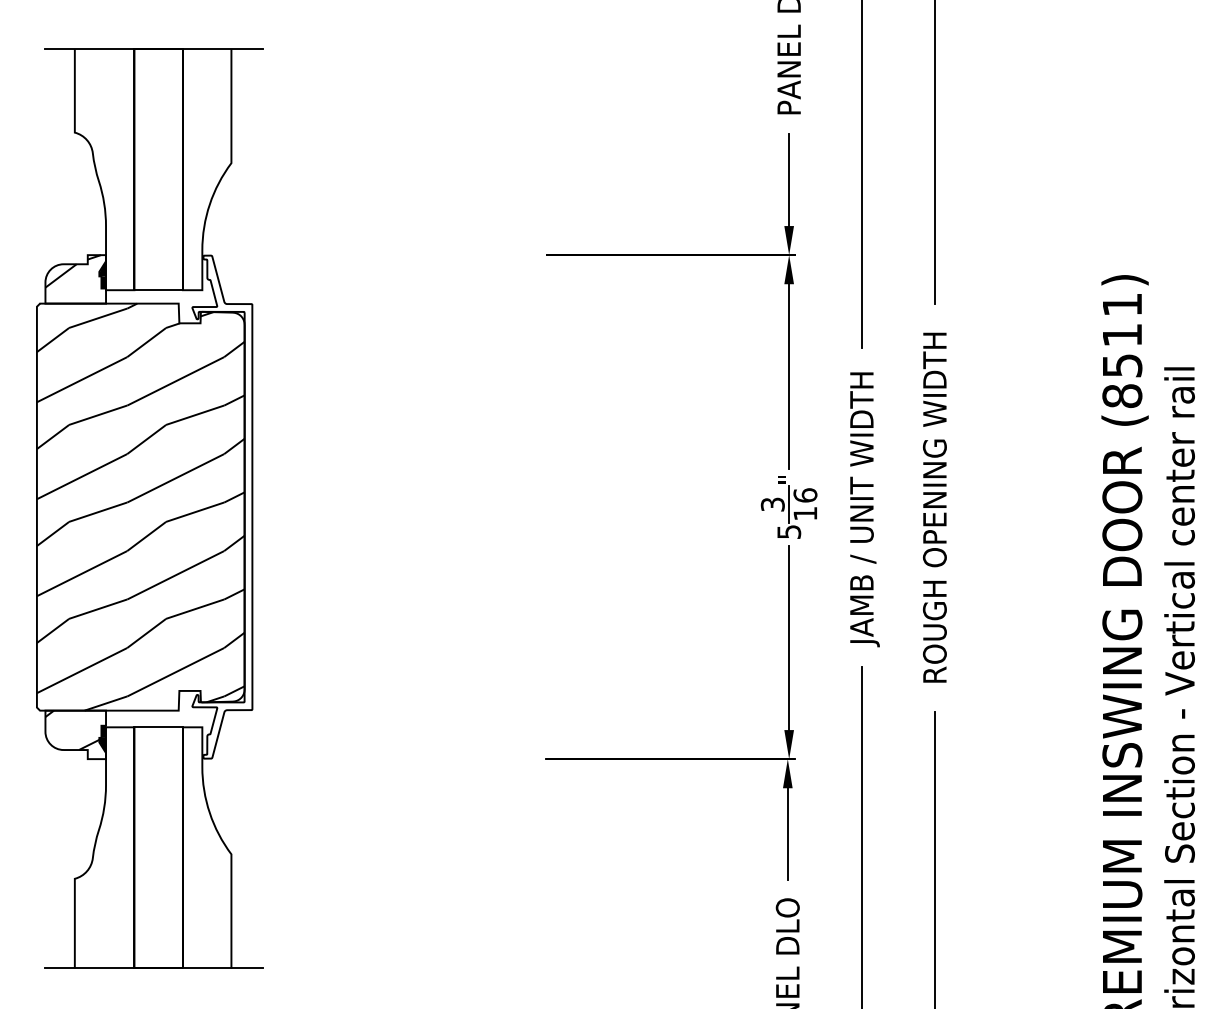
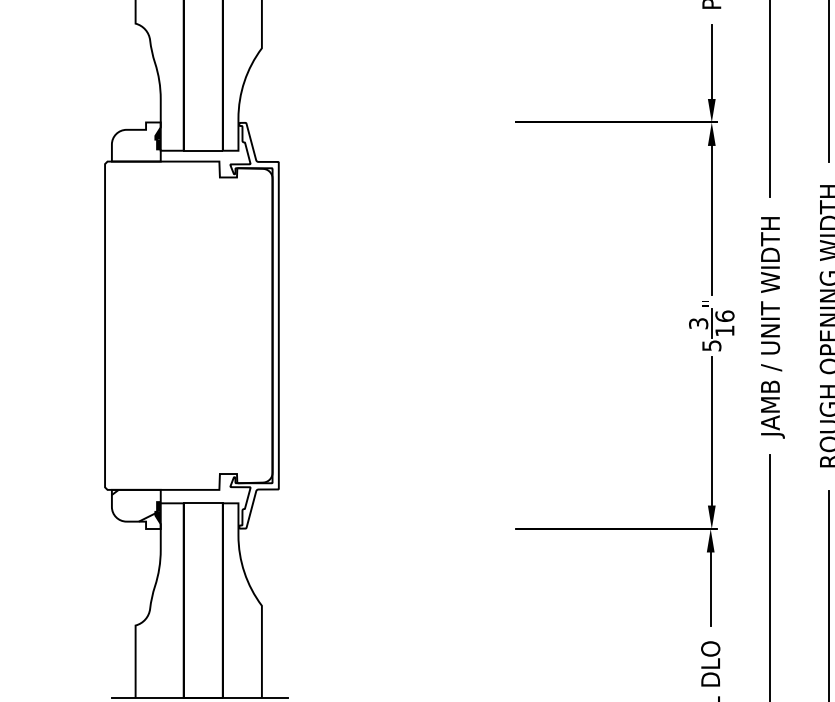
hatch: (73, 271) -> (134, 135), removed
hatch: (140, 506) -> (188, 325), removed

